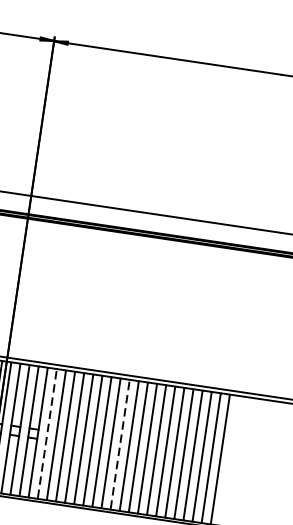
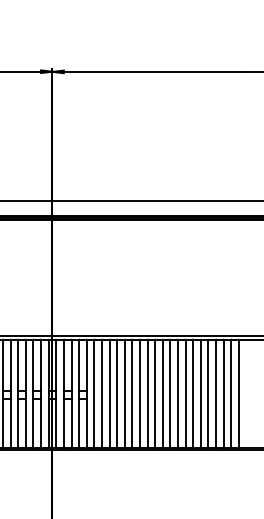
line: (47, 433) -> (94, 393), dashed -> solid
line: (120, 444) -> (155, 393), dashed -> solid

